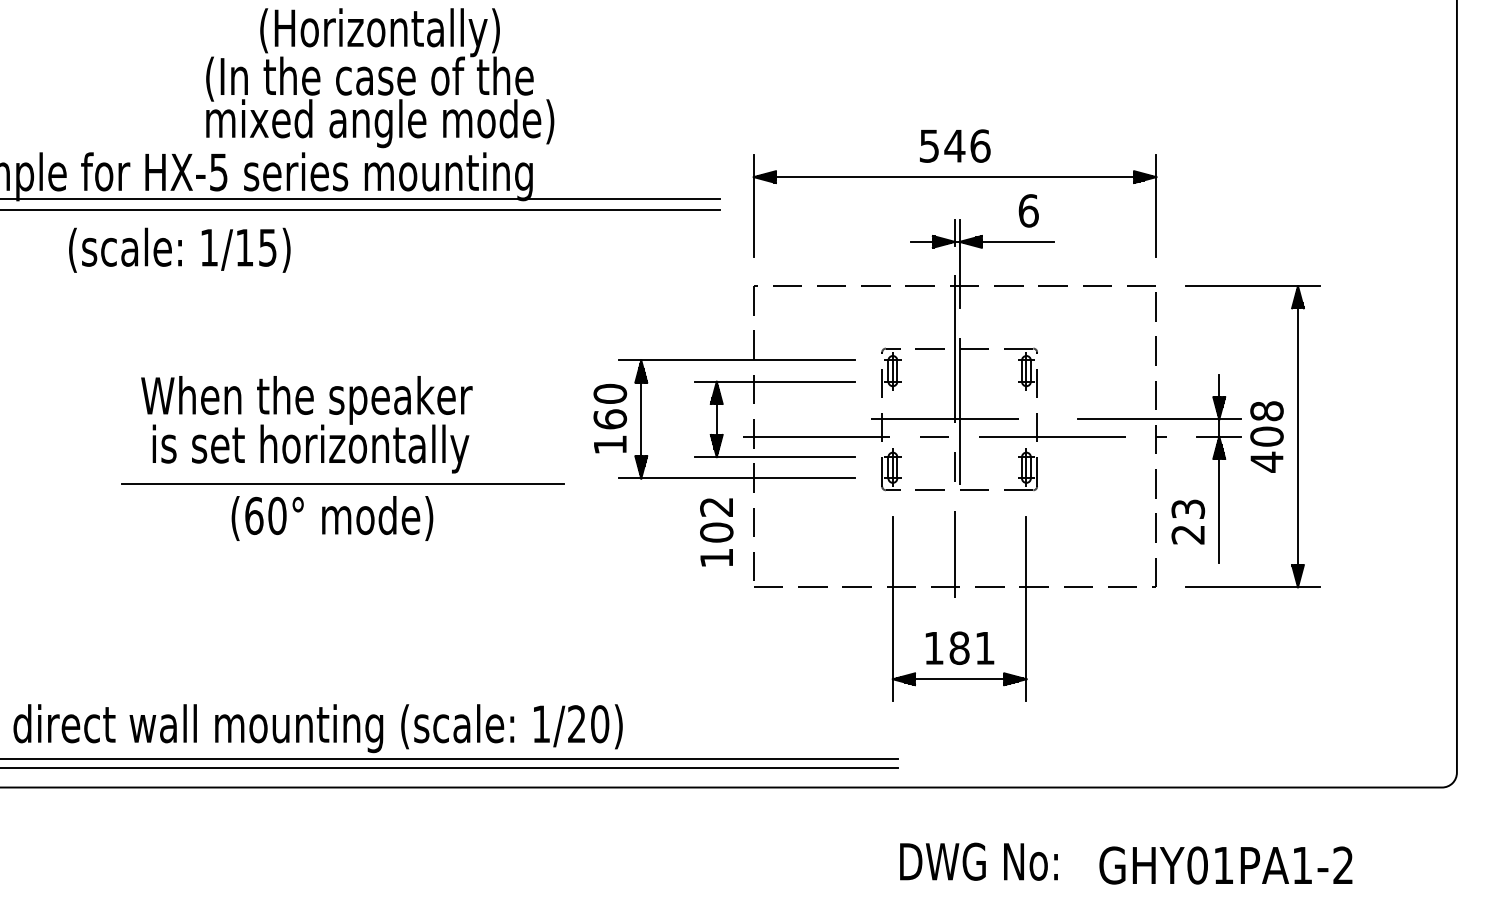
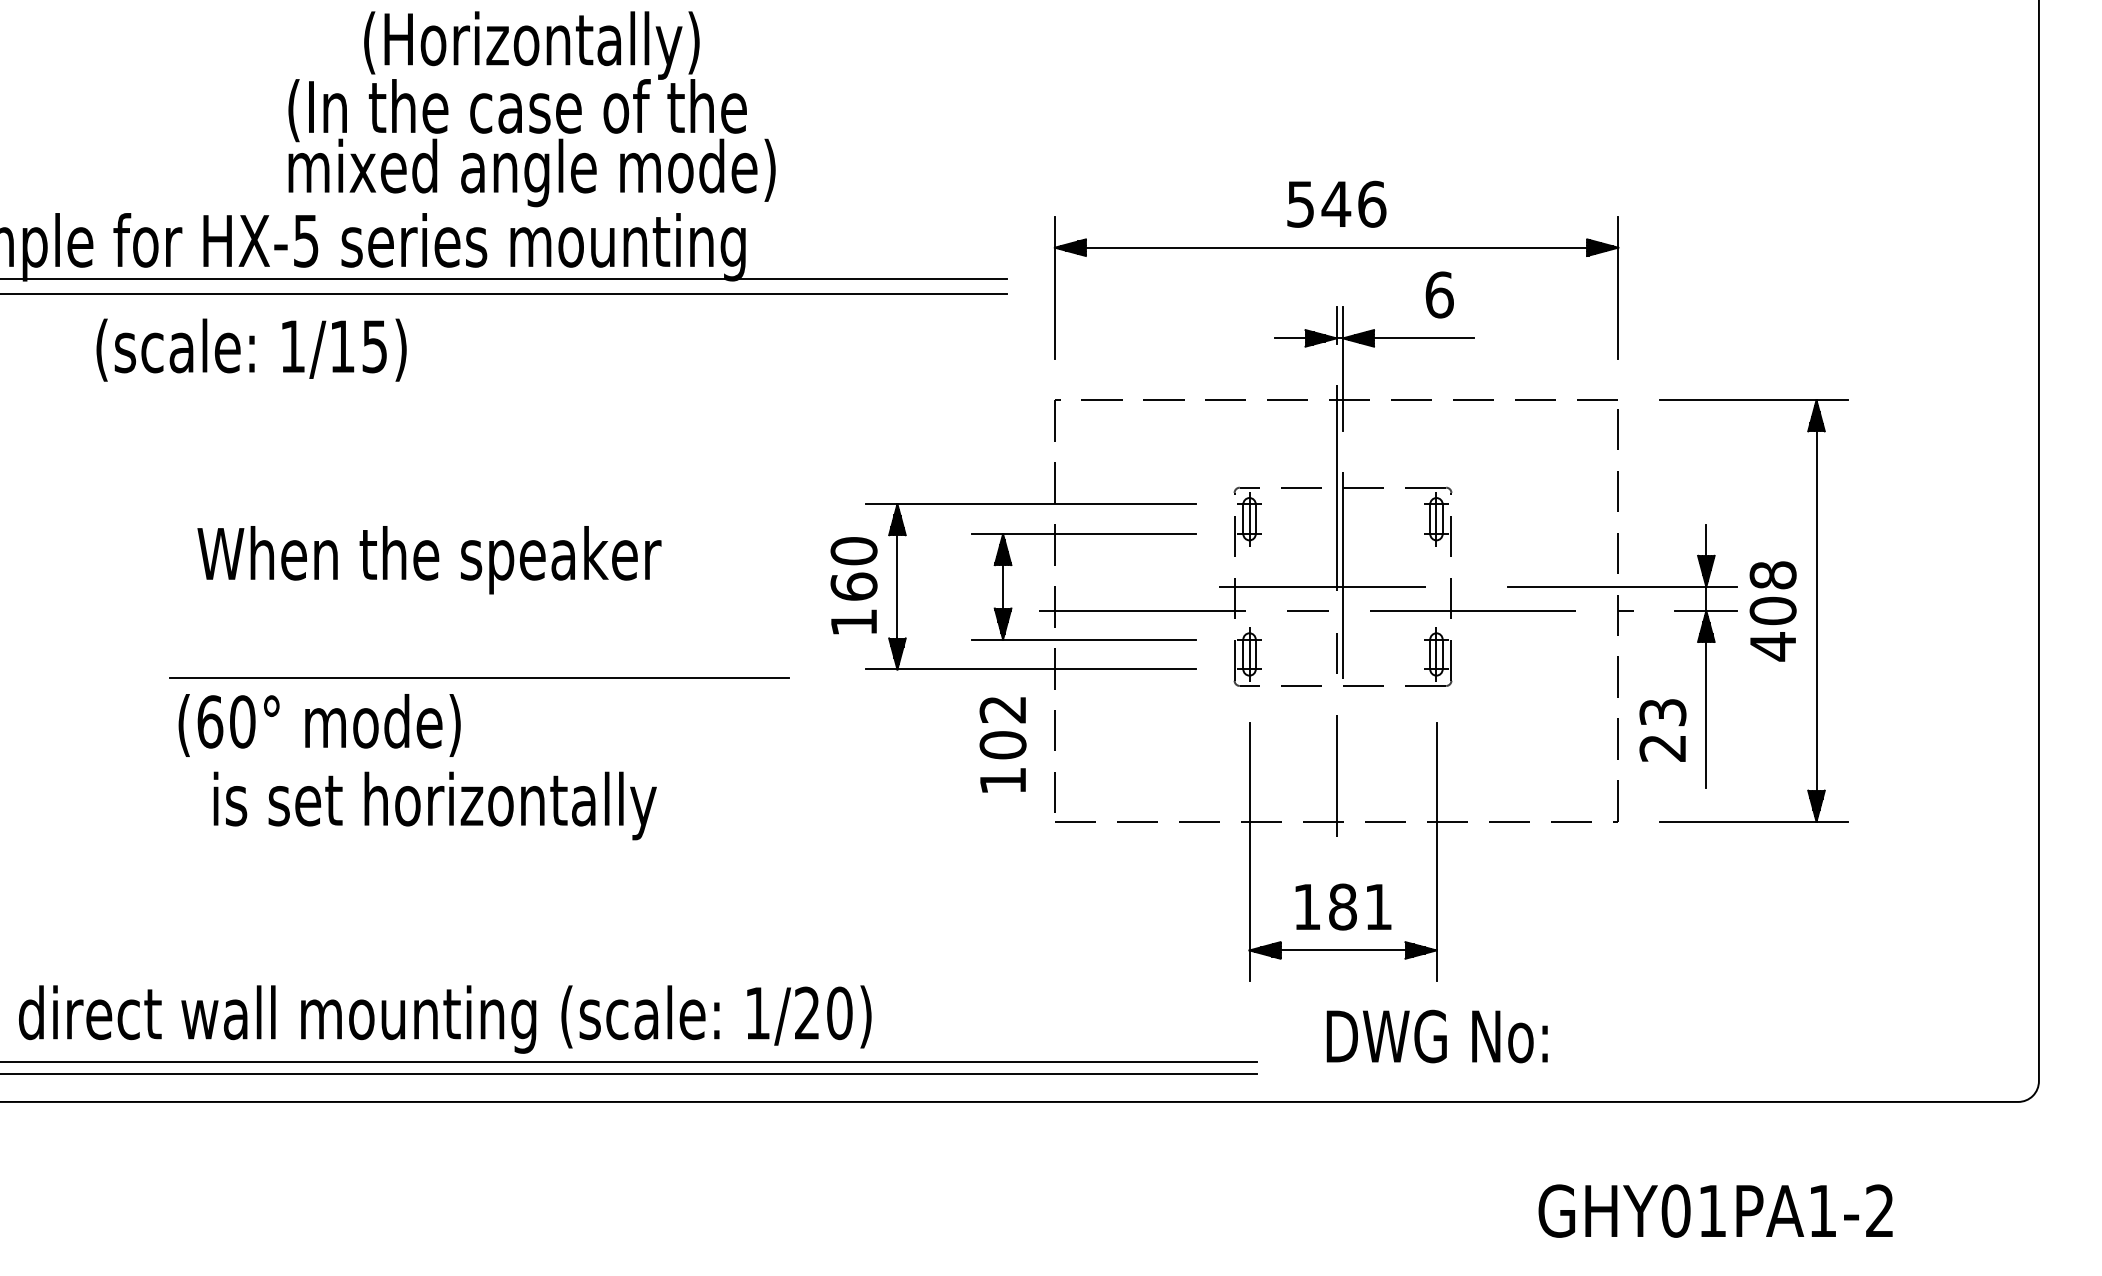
text: (310, 448) -> (434, 805), moved
text: (332, 518) -> (319, 725), moved
text: (978, 861) -> (1436, 1036), moved

